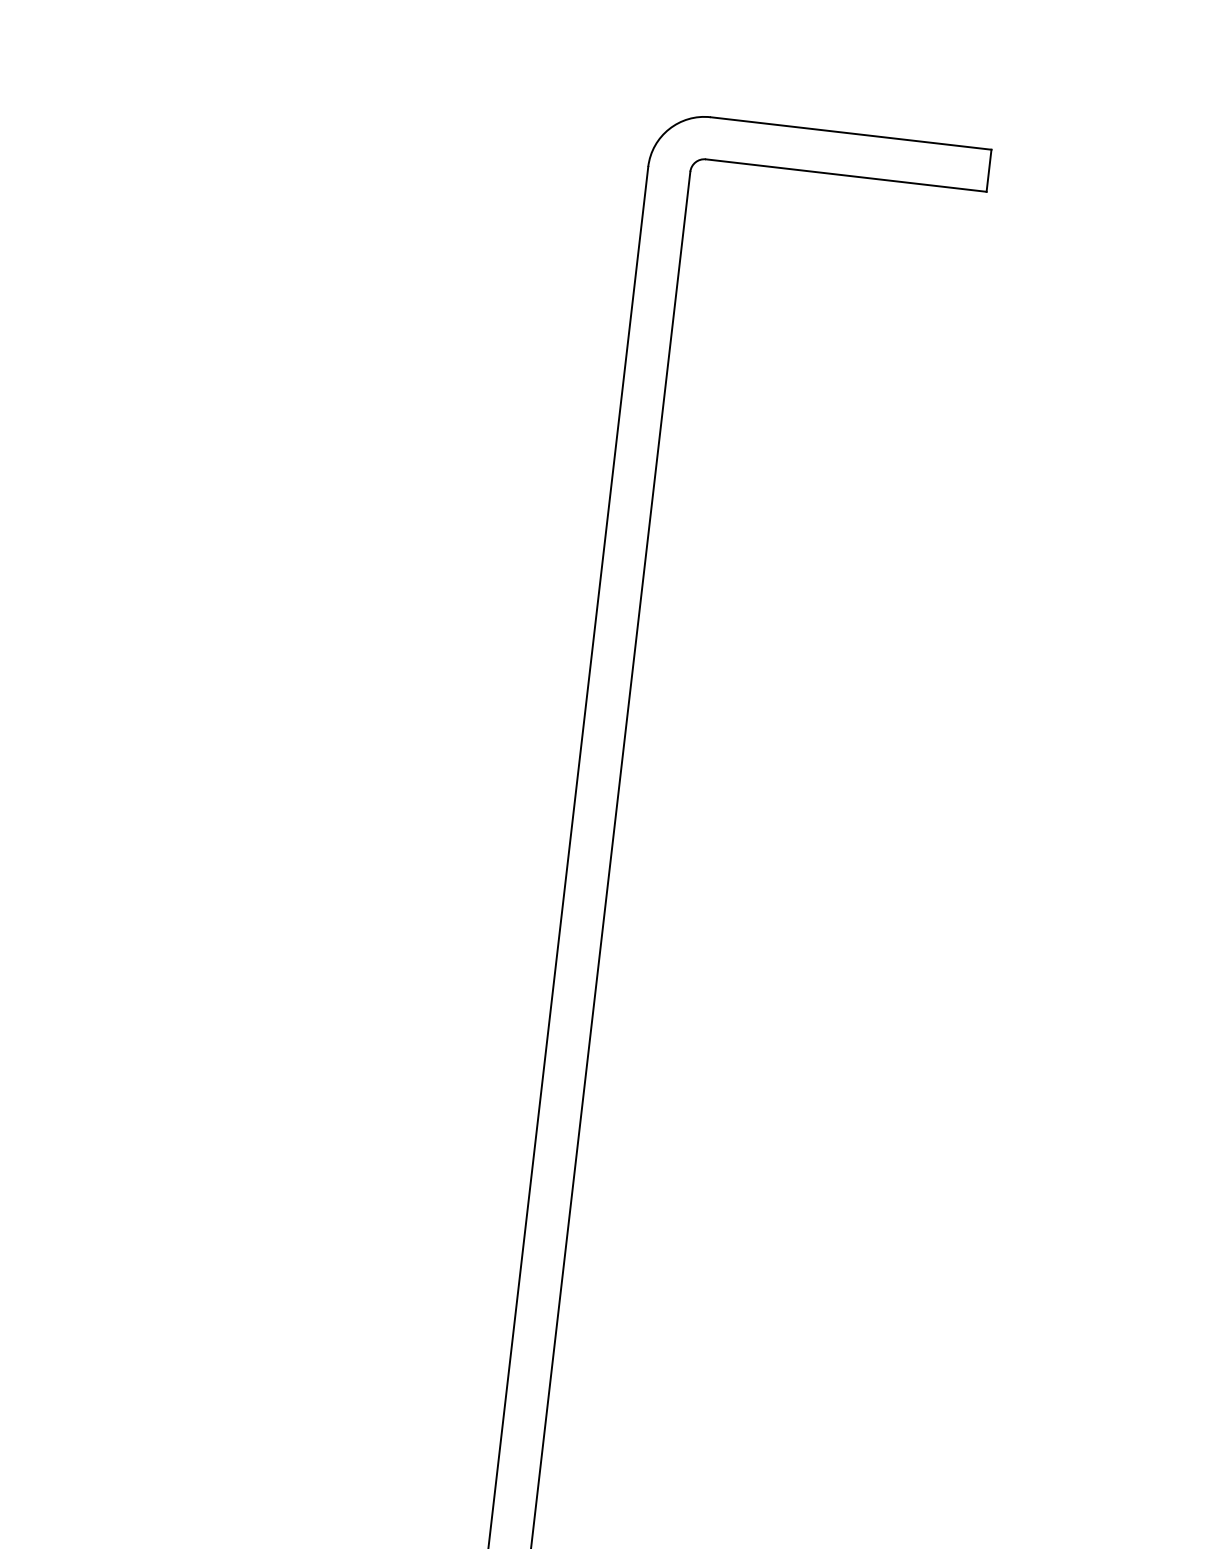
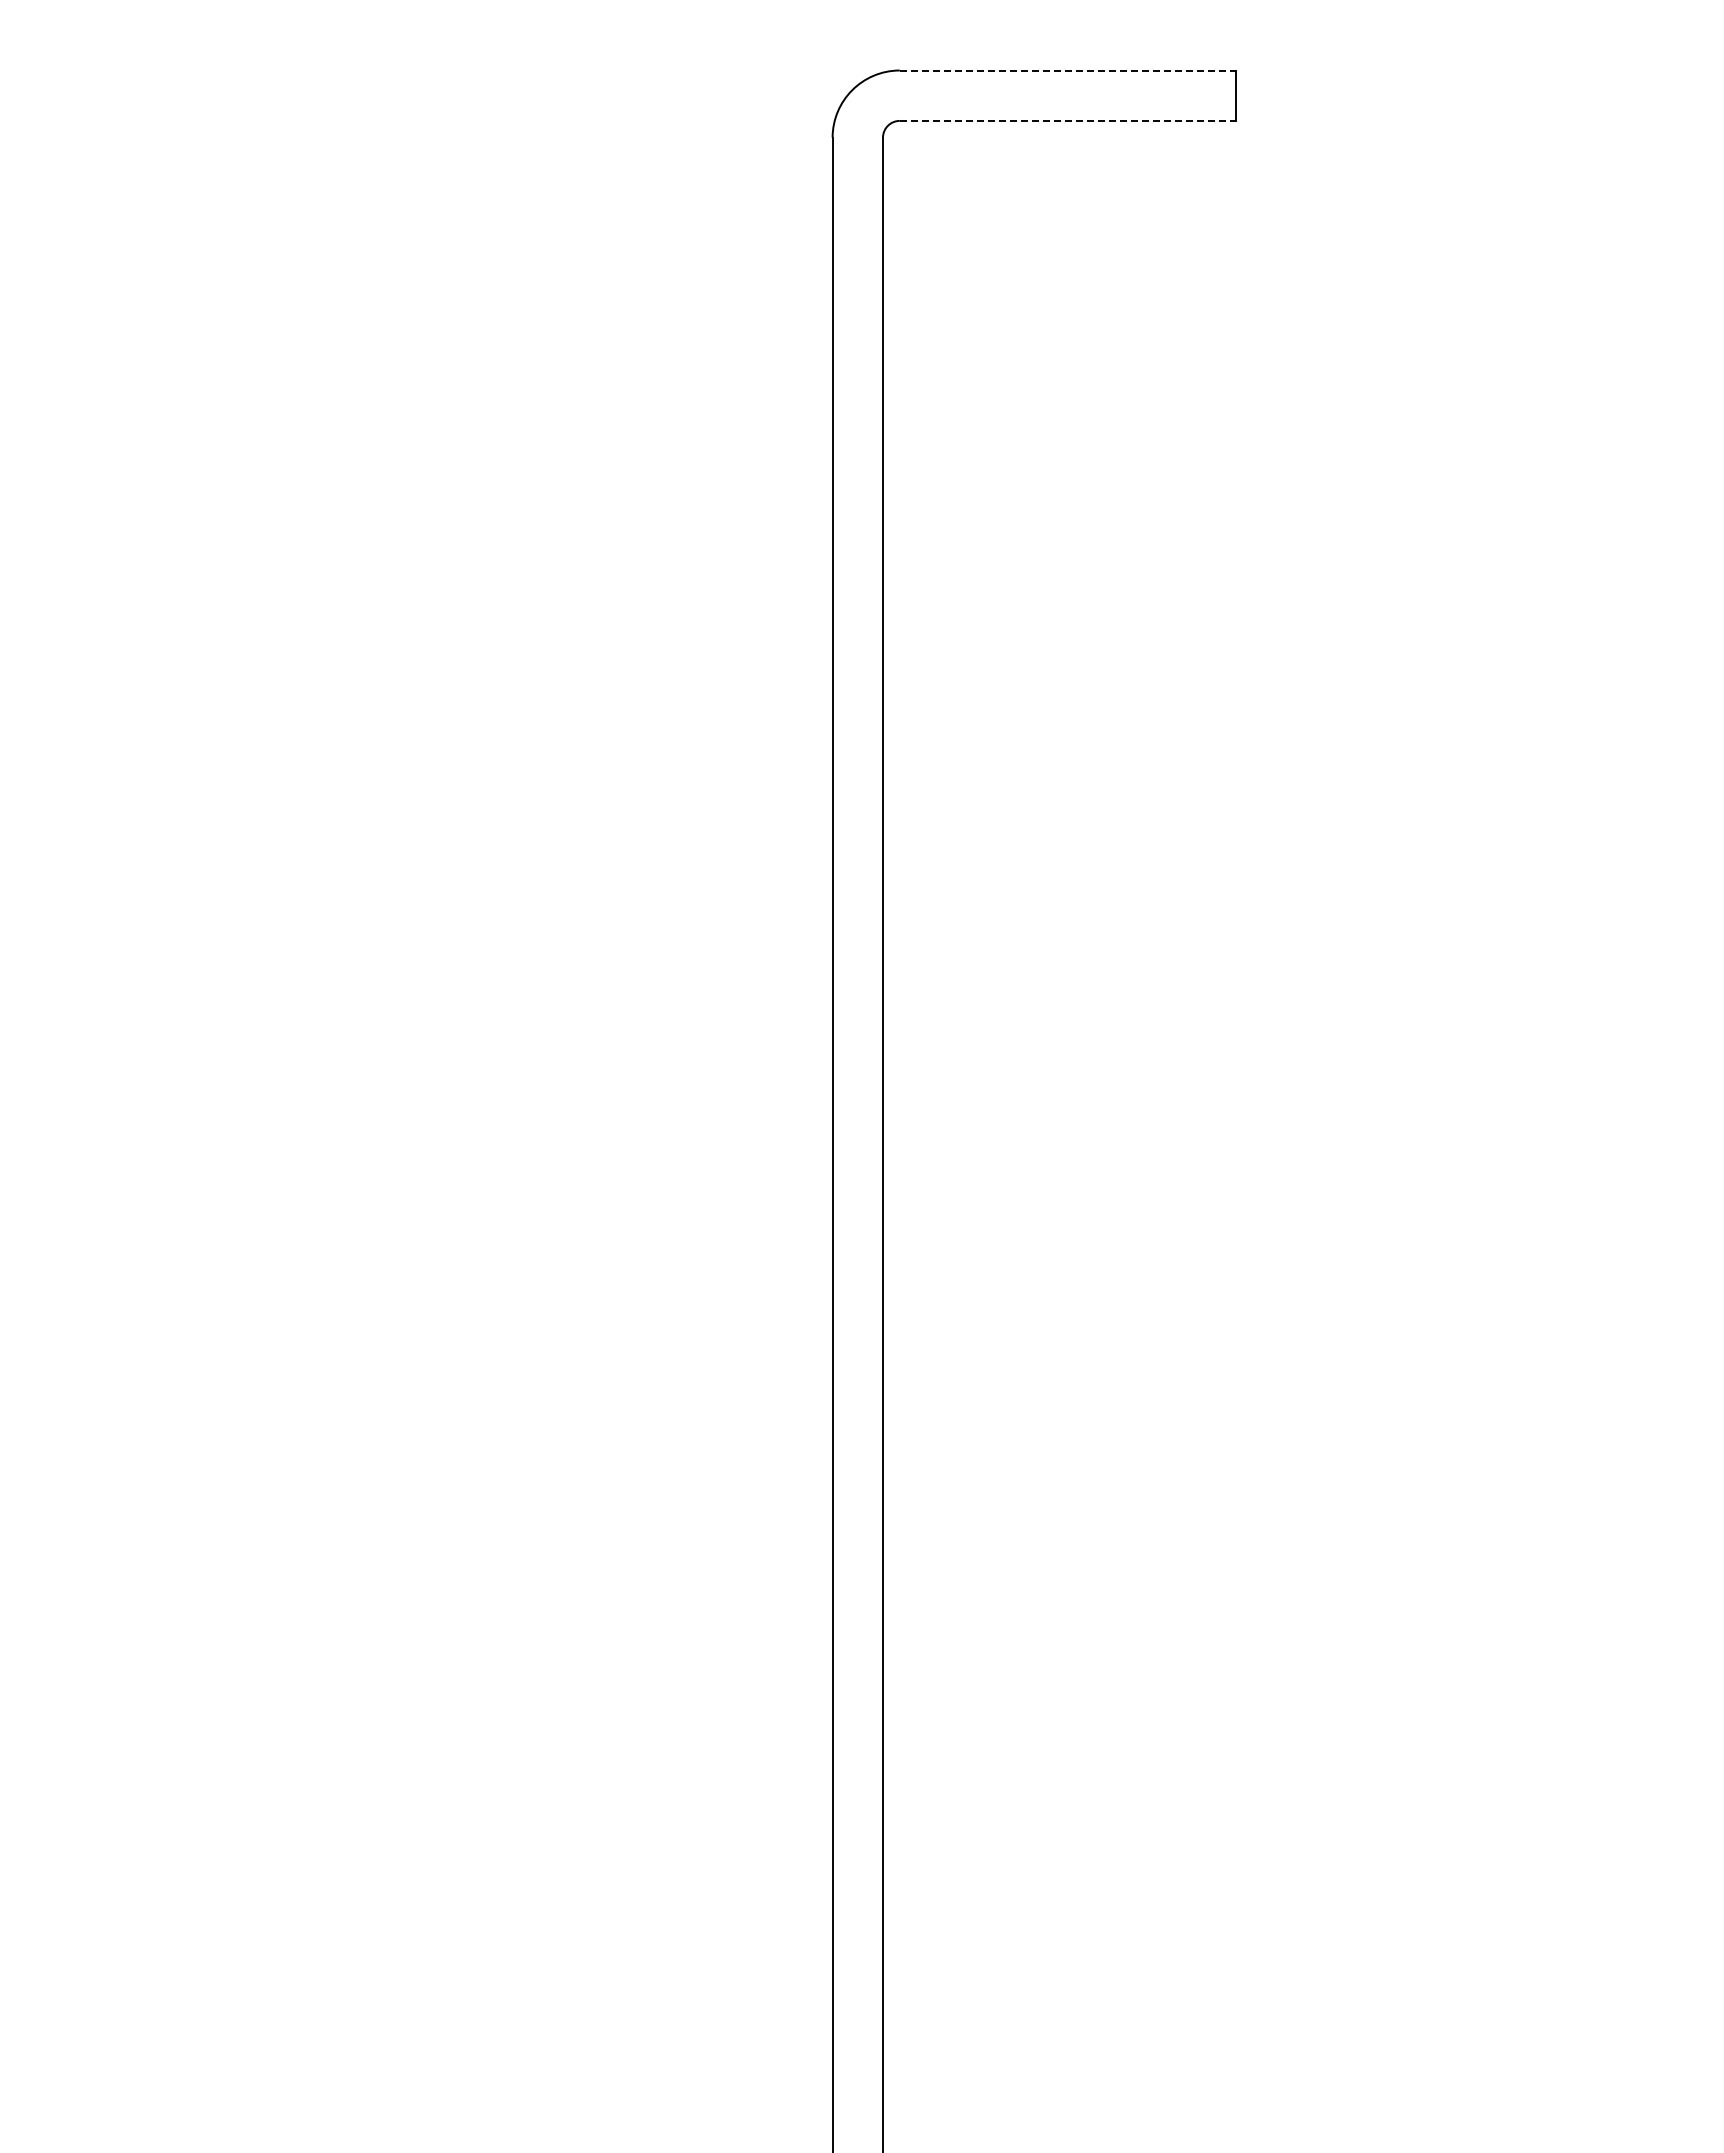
line: (850, 133) -> (1067, 70), solid -> dashed
line: (846, 175) -> (1067, 120), solid -> dashed

